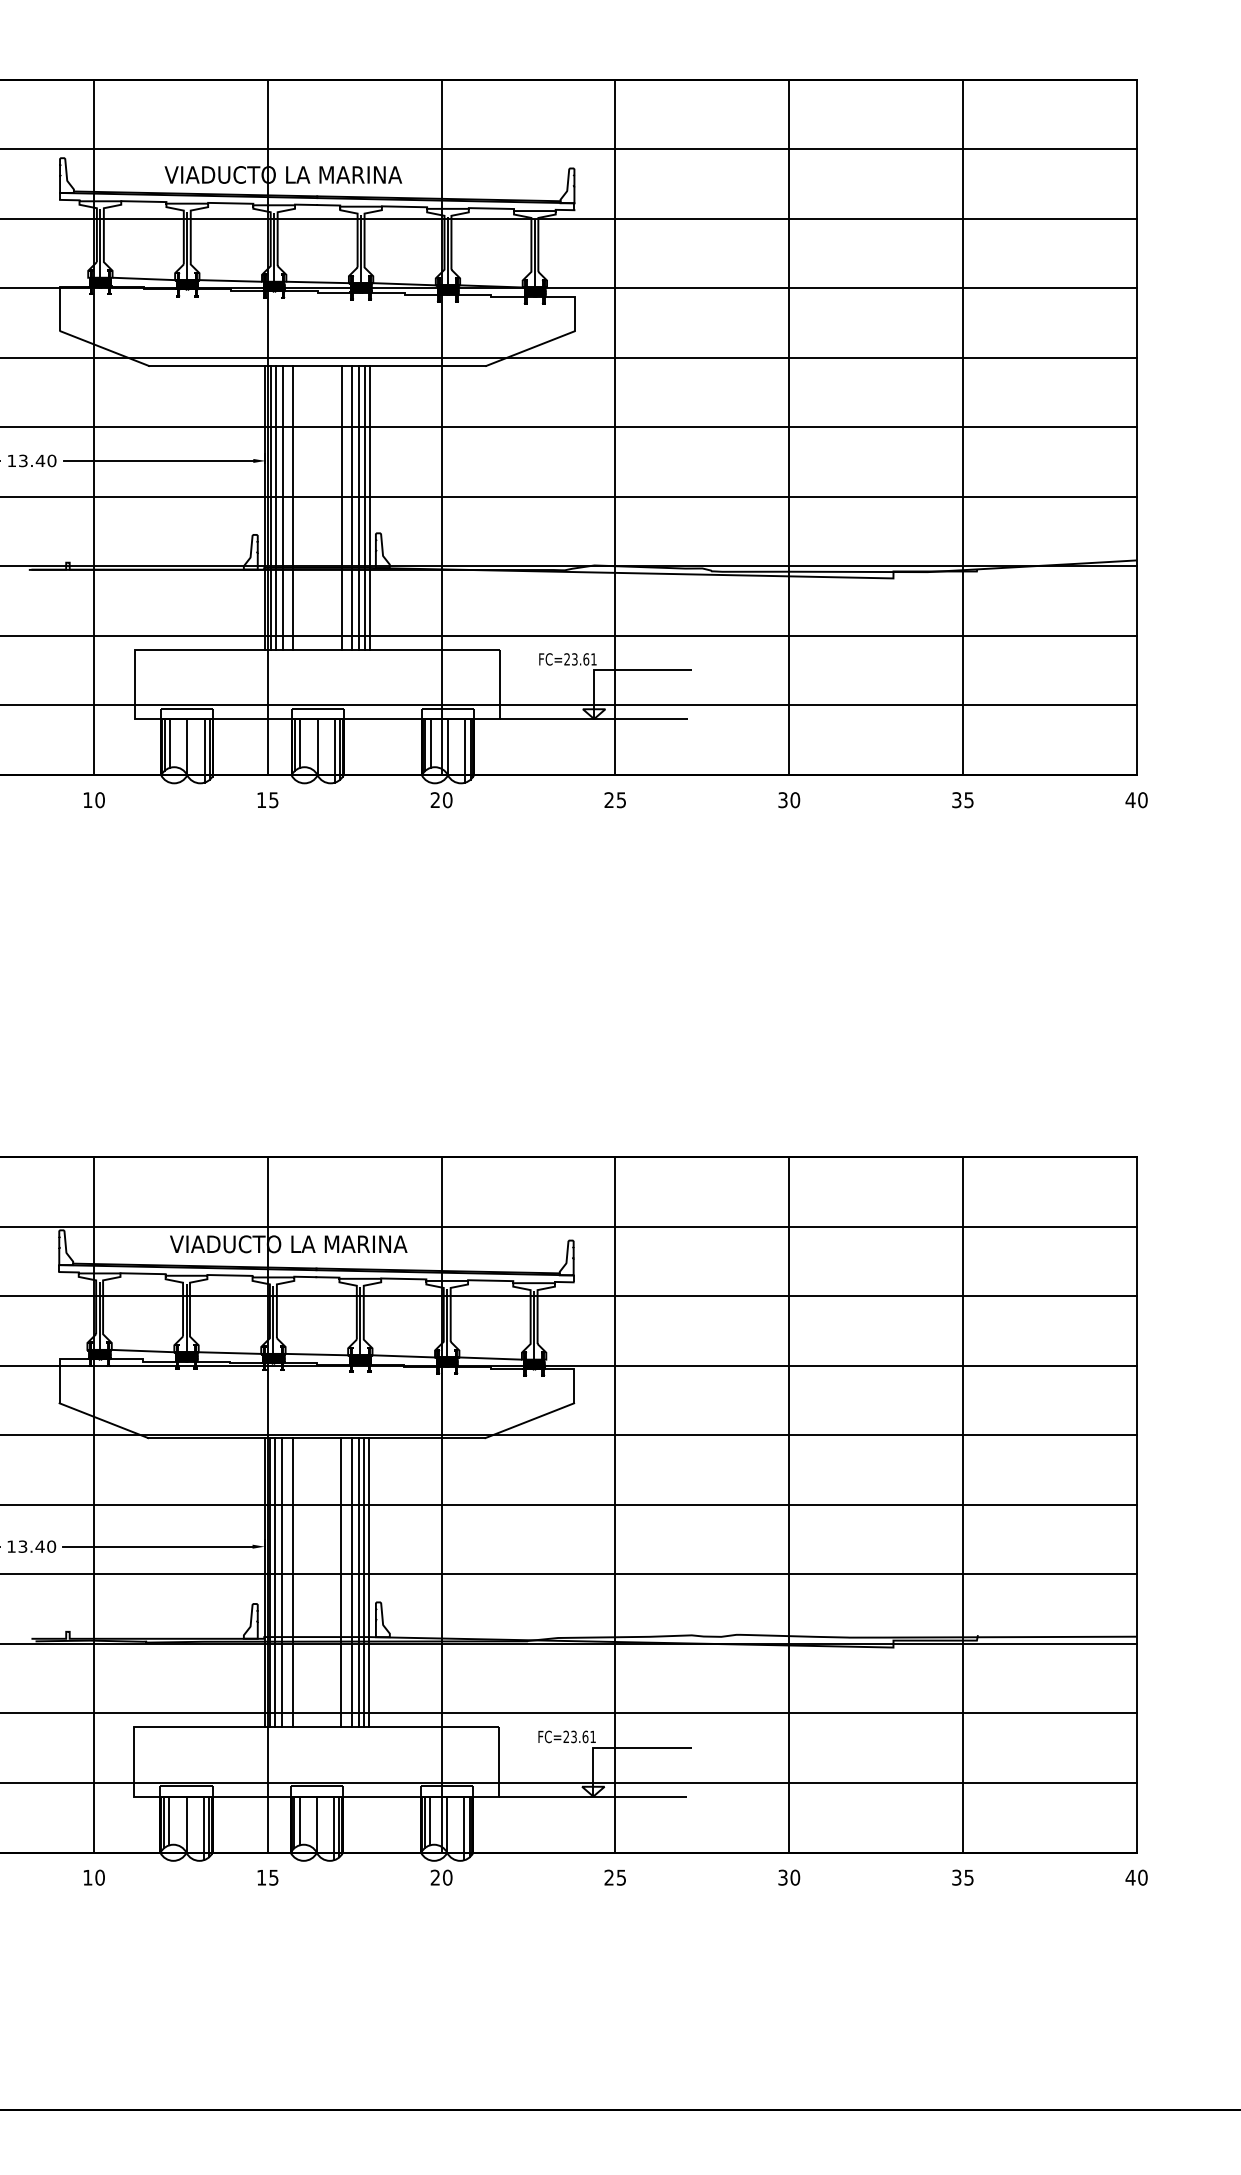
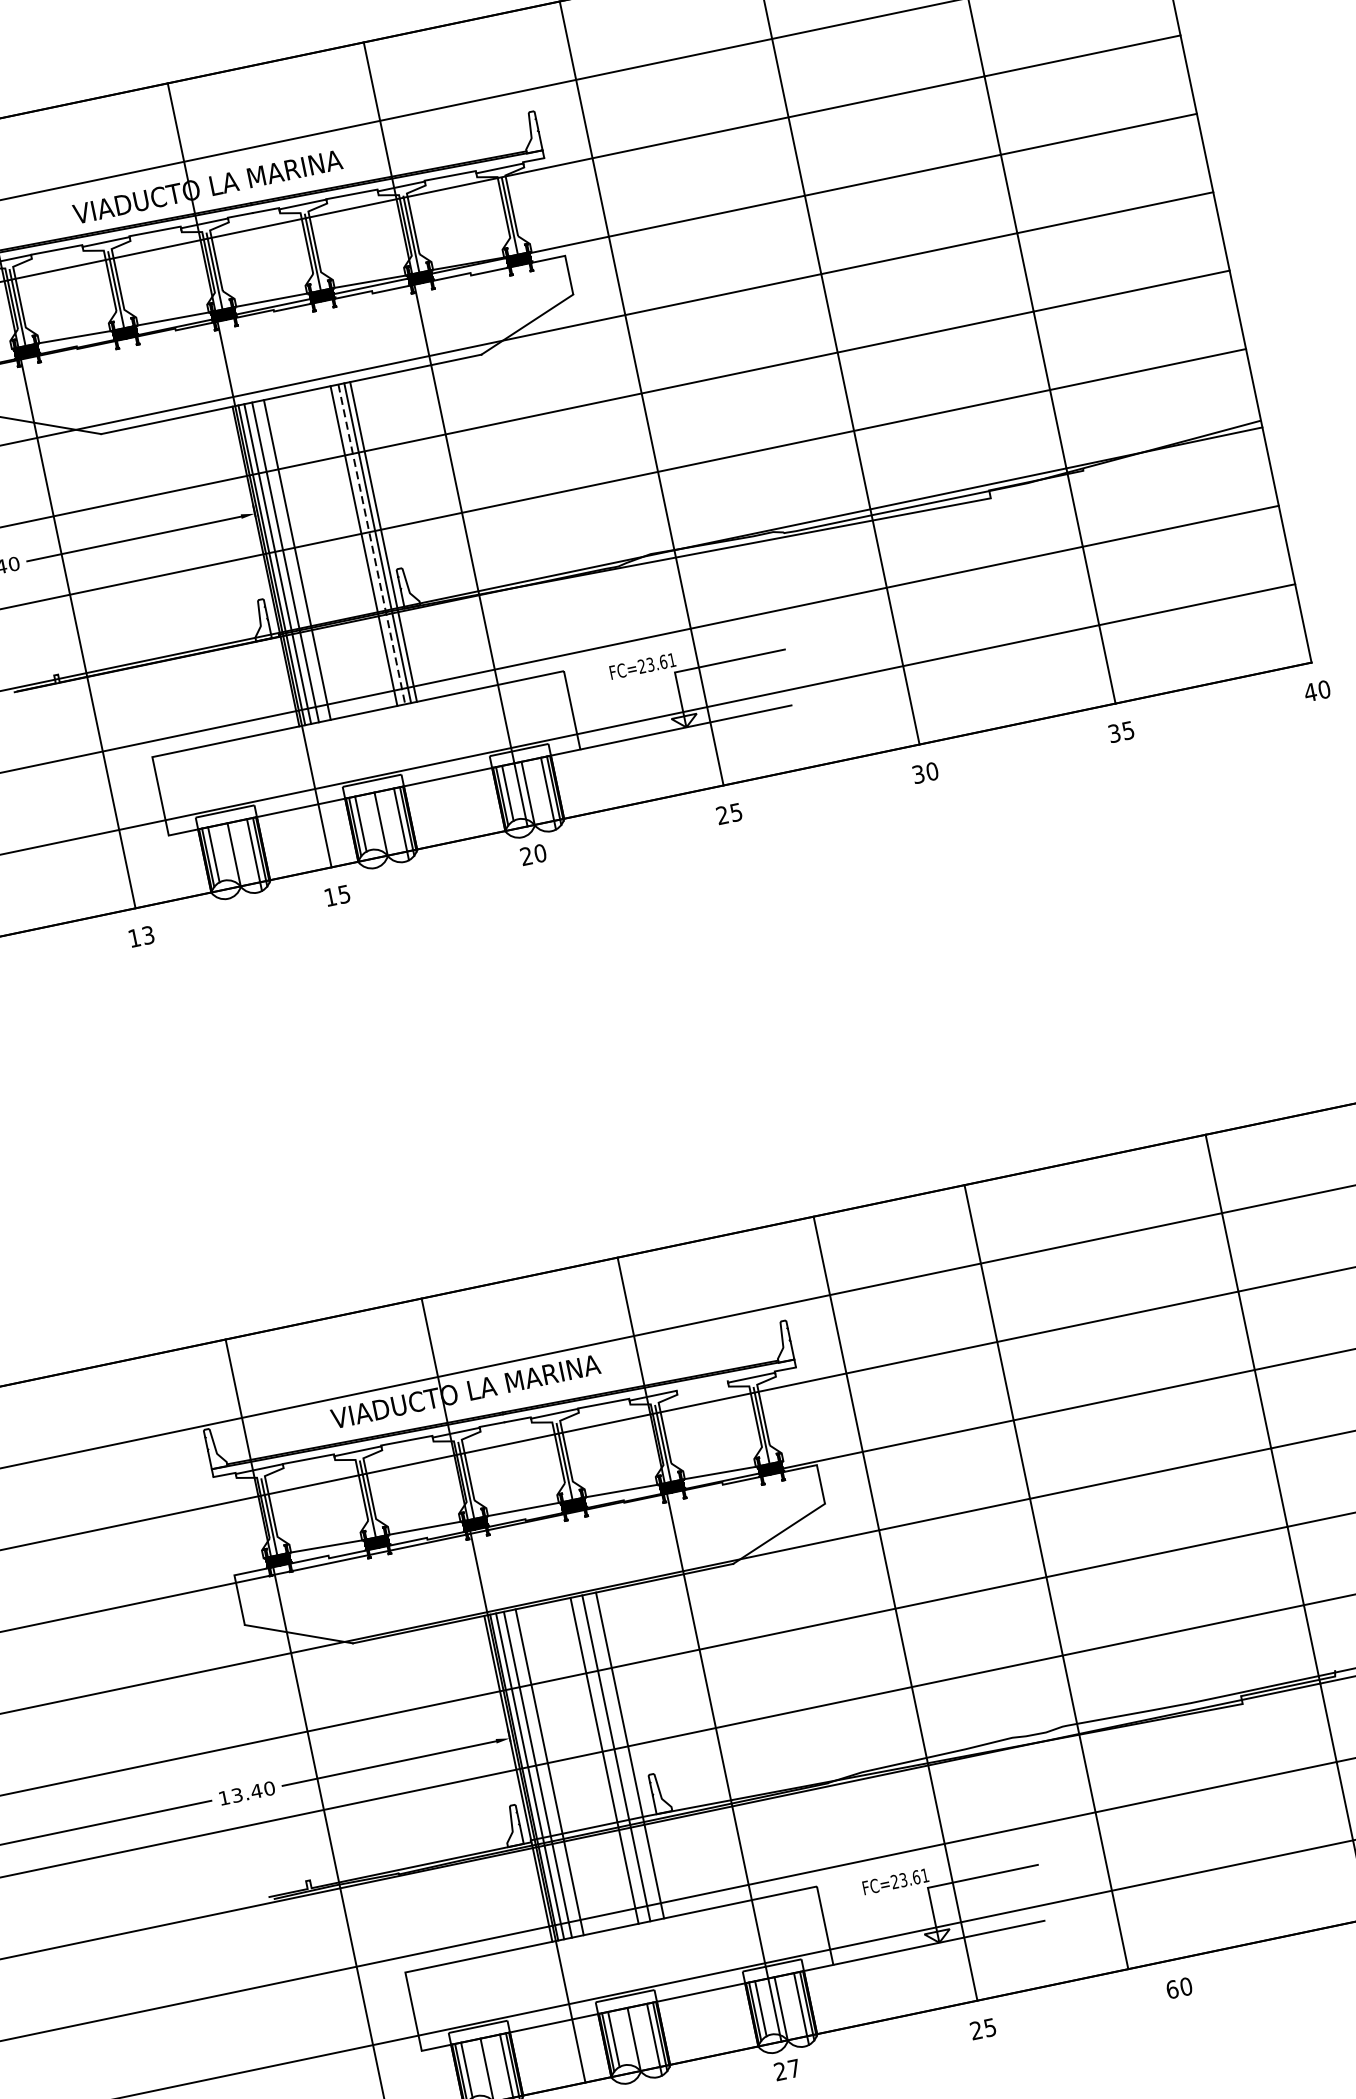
line: (341, 507) -> (351, 548), removed
line: (359, 507) -> (371, 544), solid -> dashed
text: (99, 800) -> (147, 935), 10 -> 13
line: (490, 1280) -> (701, 1385), removed
line: (789, 1504) -> (1046, 1576), moved
line: (358, 1582) -> (624, 1756), removed
line: (369, 1582) -> (636, 1754), removed
text: (447, 1877) -> (793, 2068), 20 -> 27
text: (782, 1877) -> (1171, 1989), 30 -> 60

